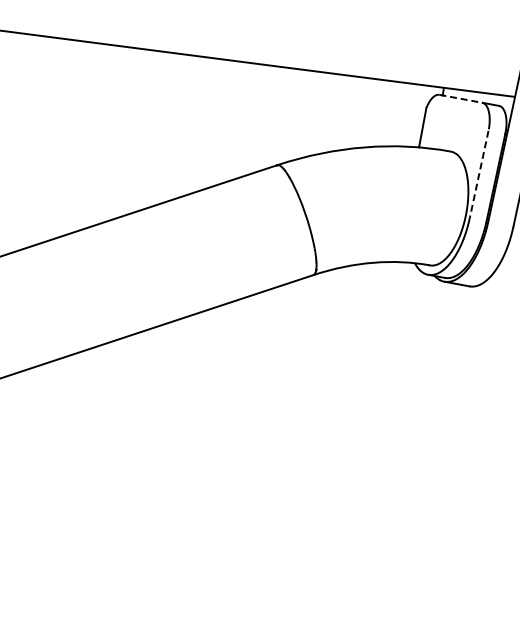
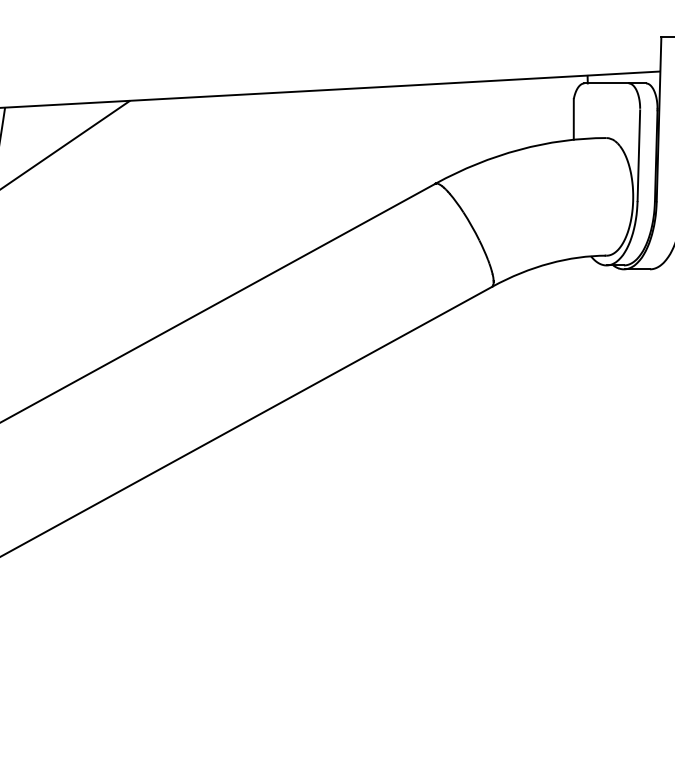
line: (461, 99) -> (607, 83), dashed -> solid
line: (478, 175) -> (638, 156), dashed -> solid

